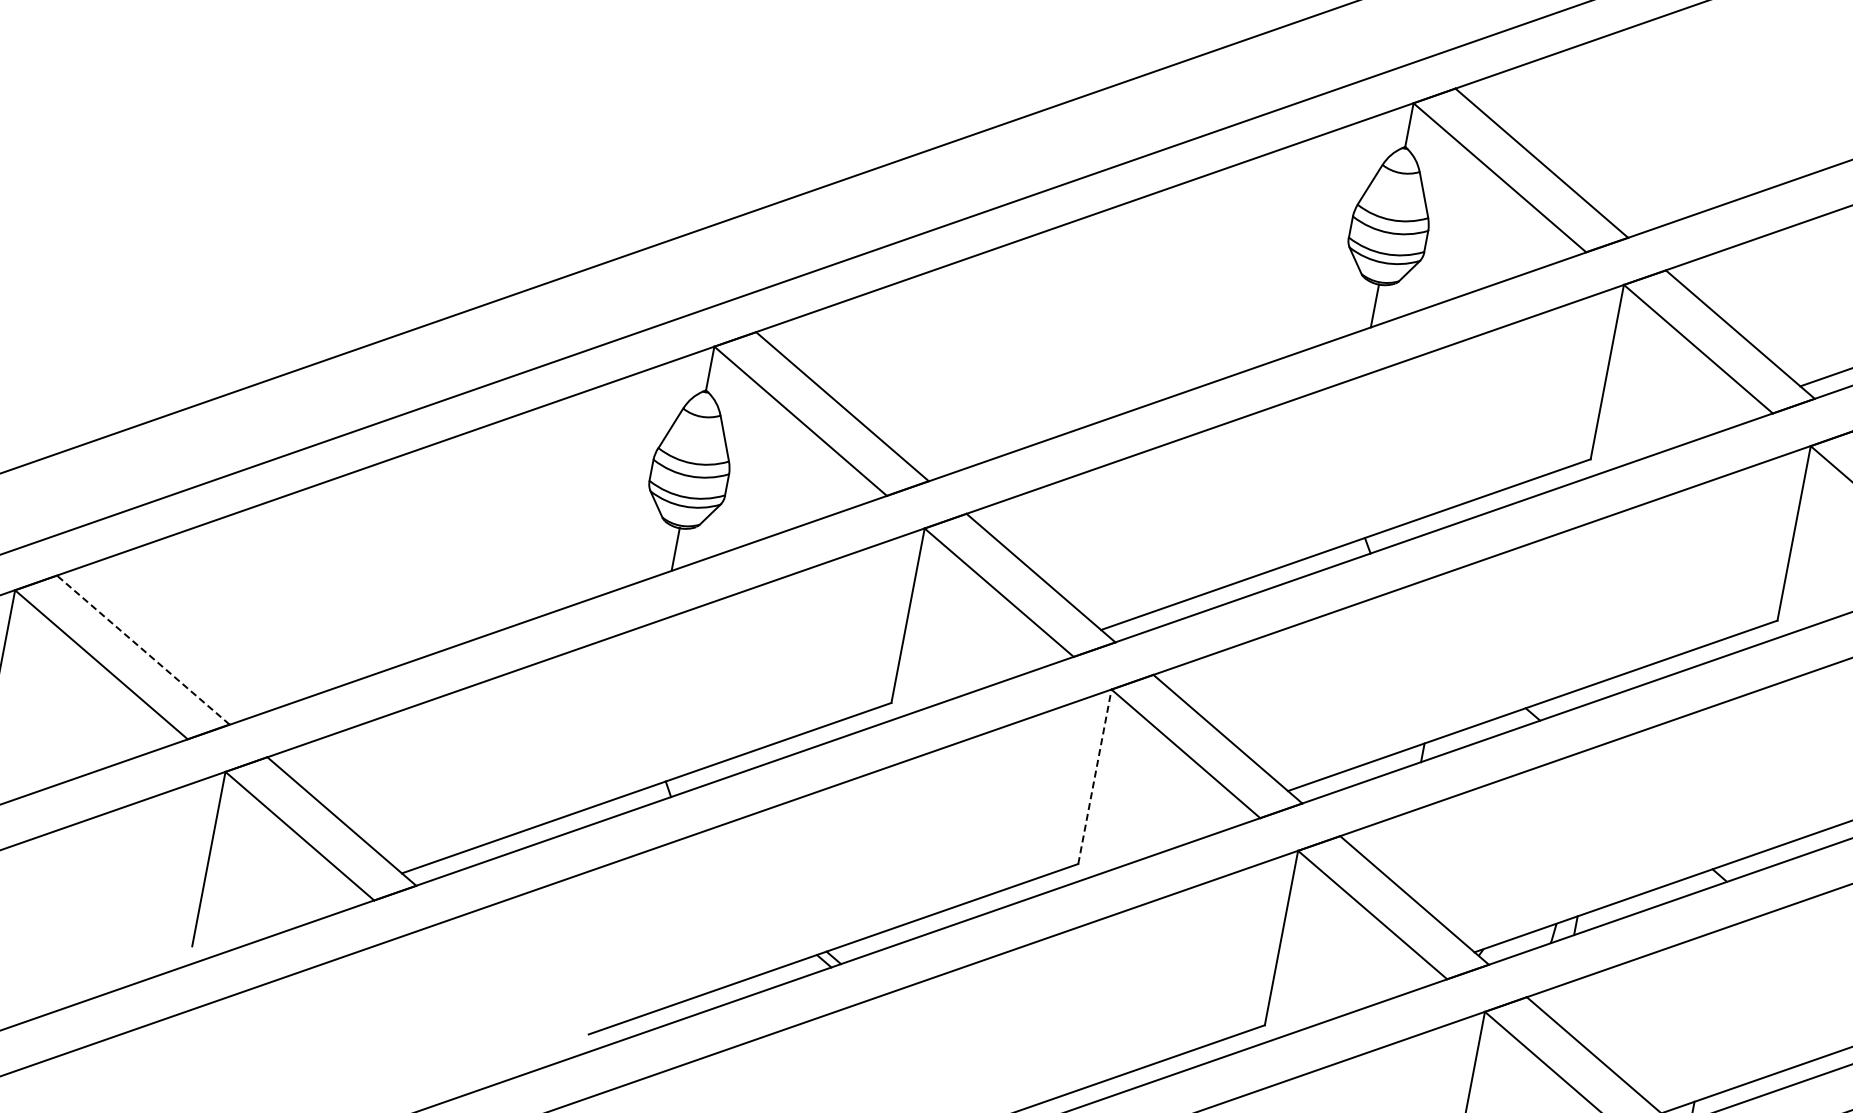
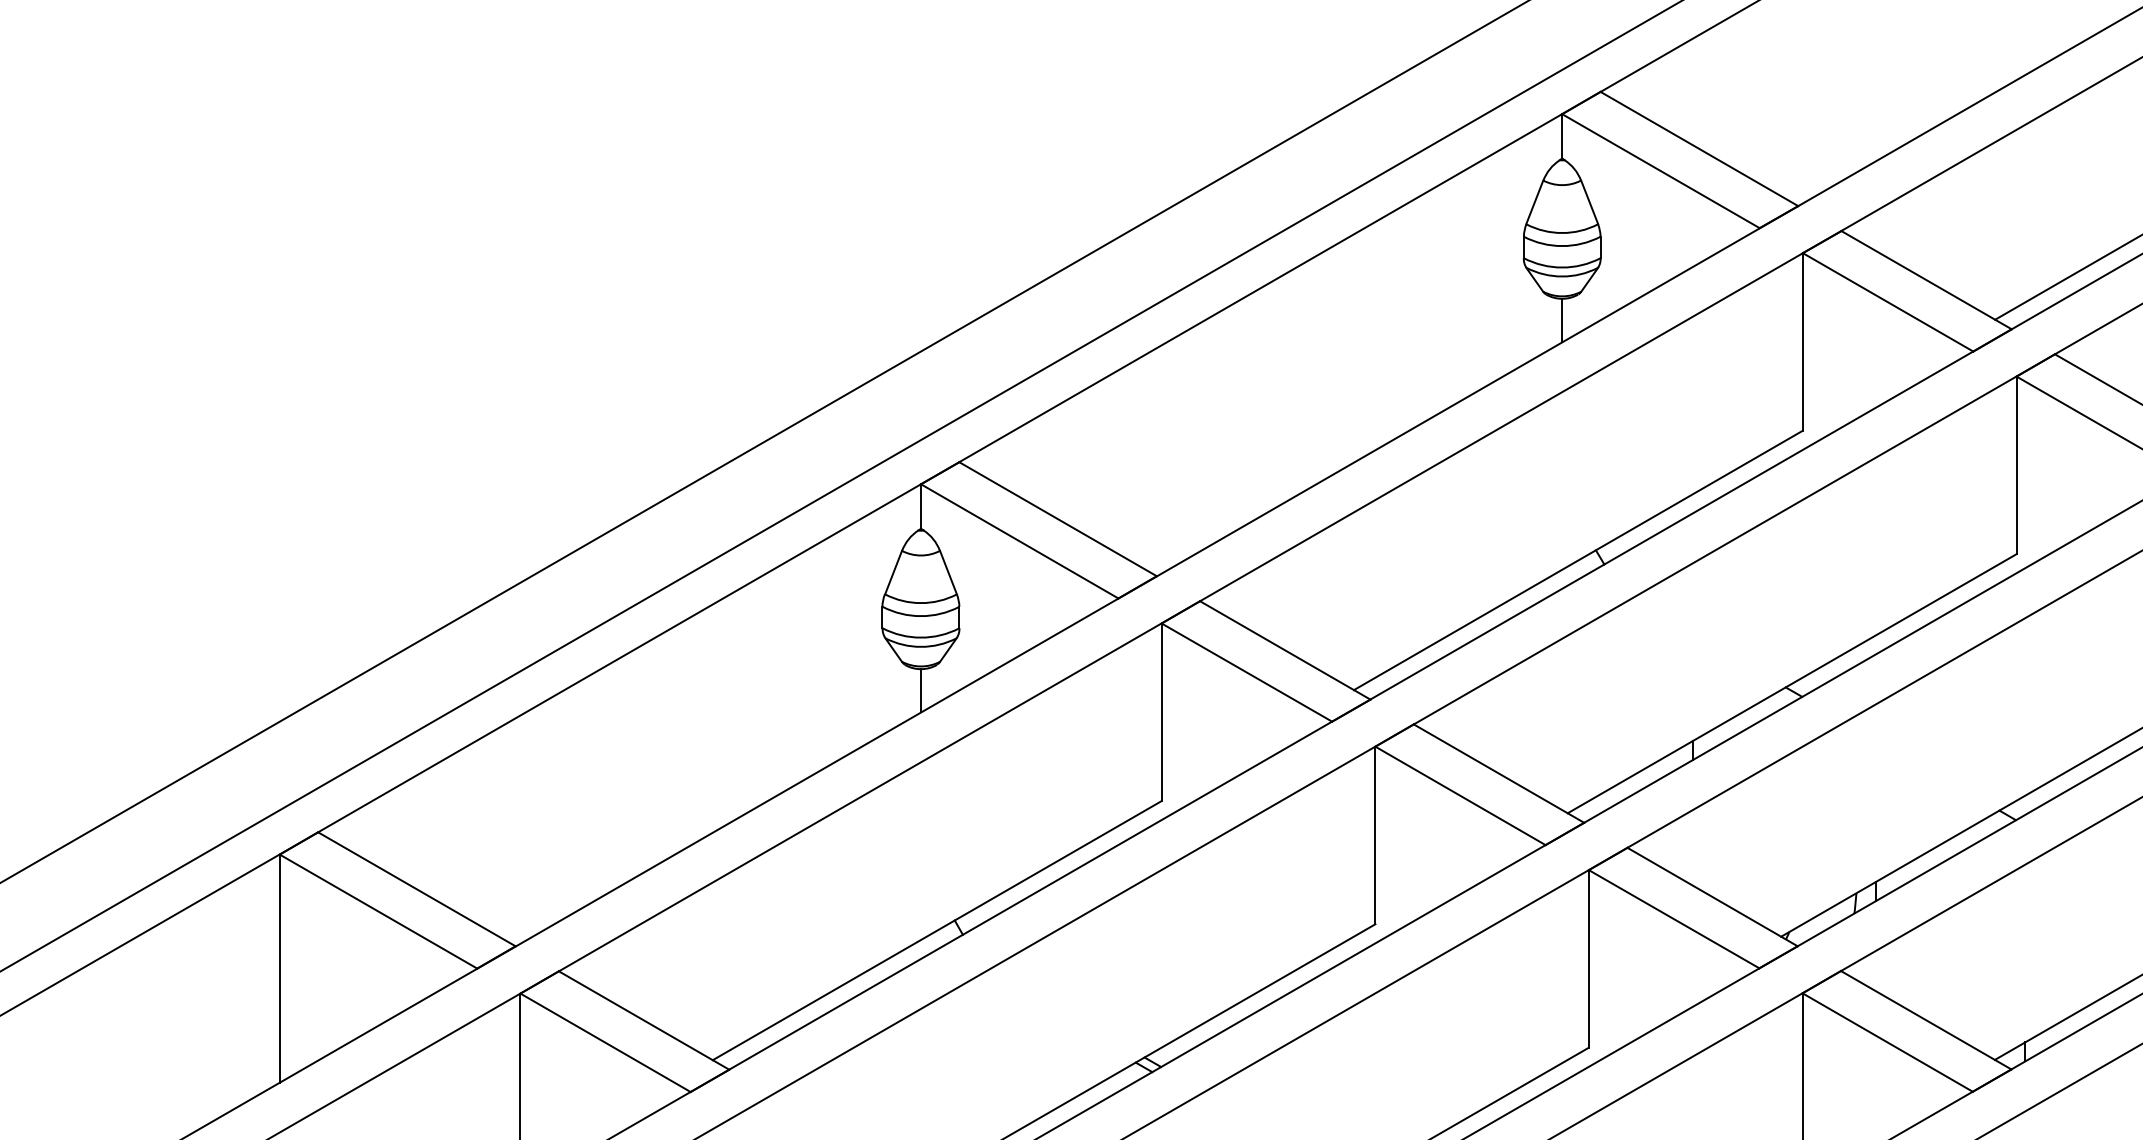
line: (142, 650) -> (416, 889), dashed -> solid
line: (1095, 776) -> (1375, 835), dashed -> solid

